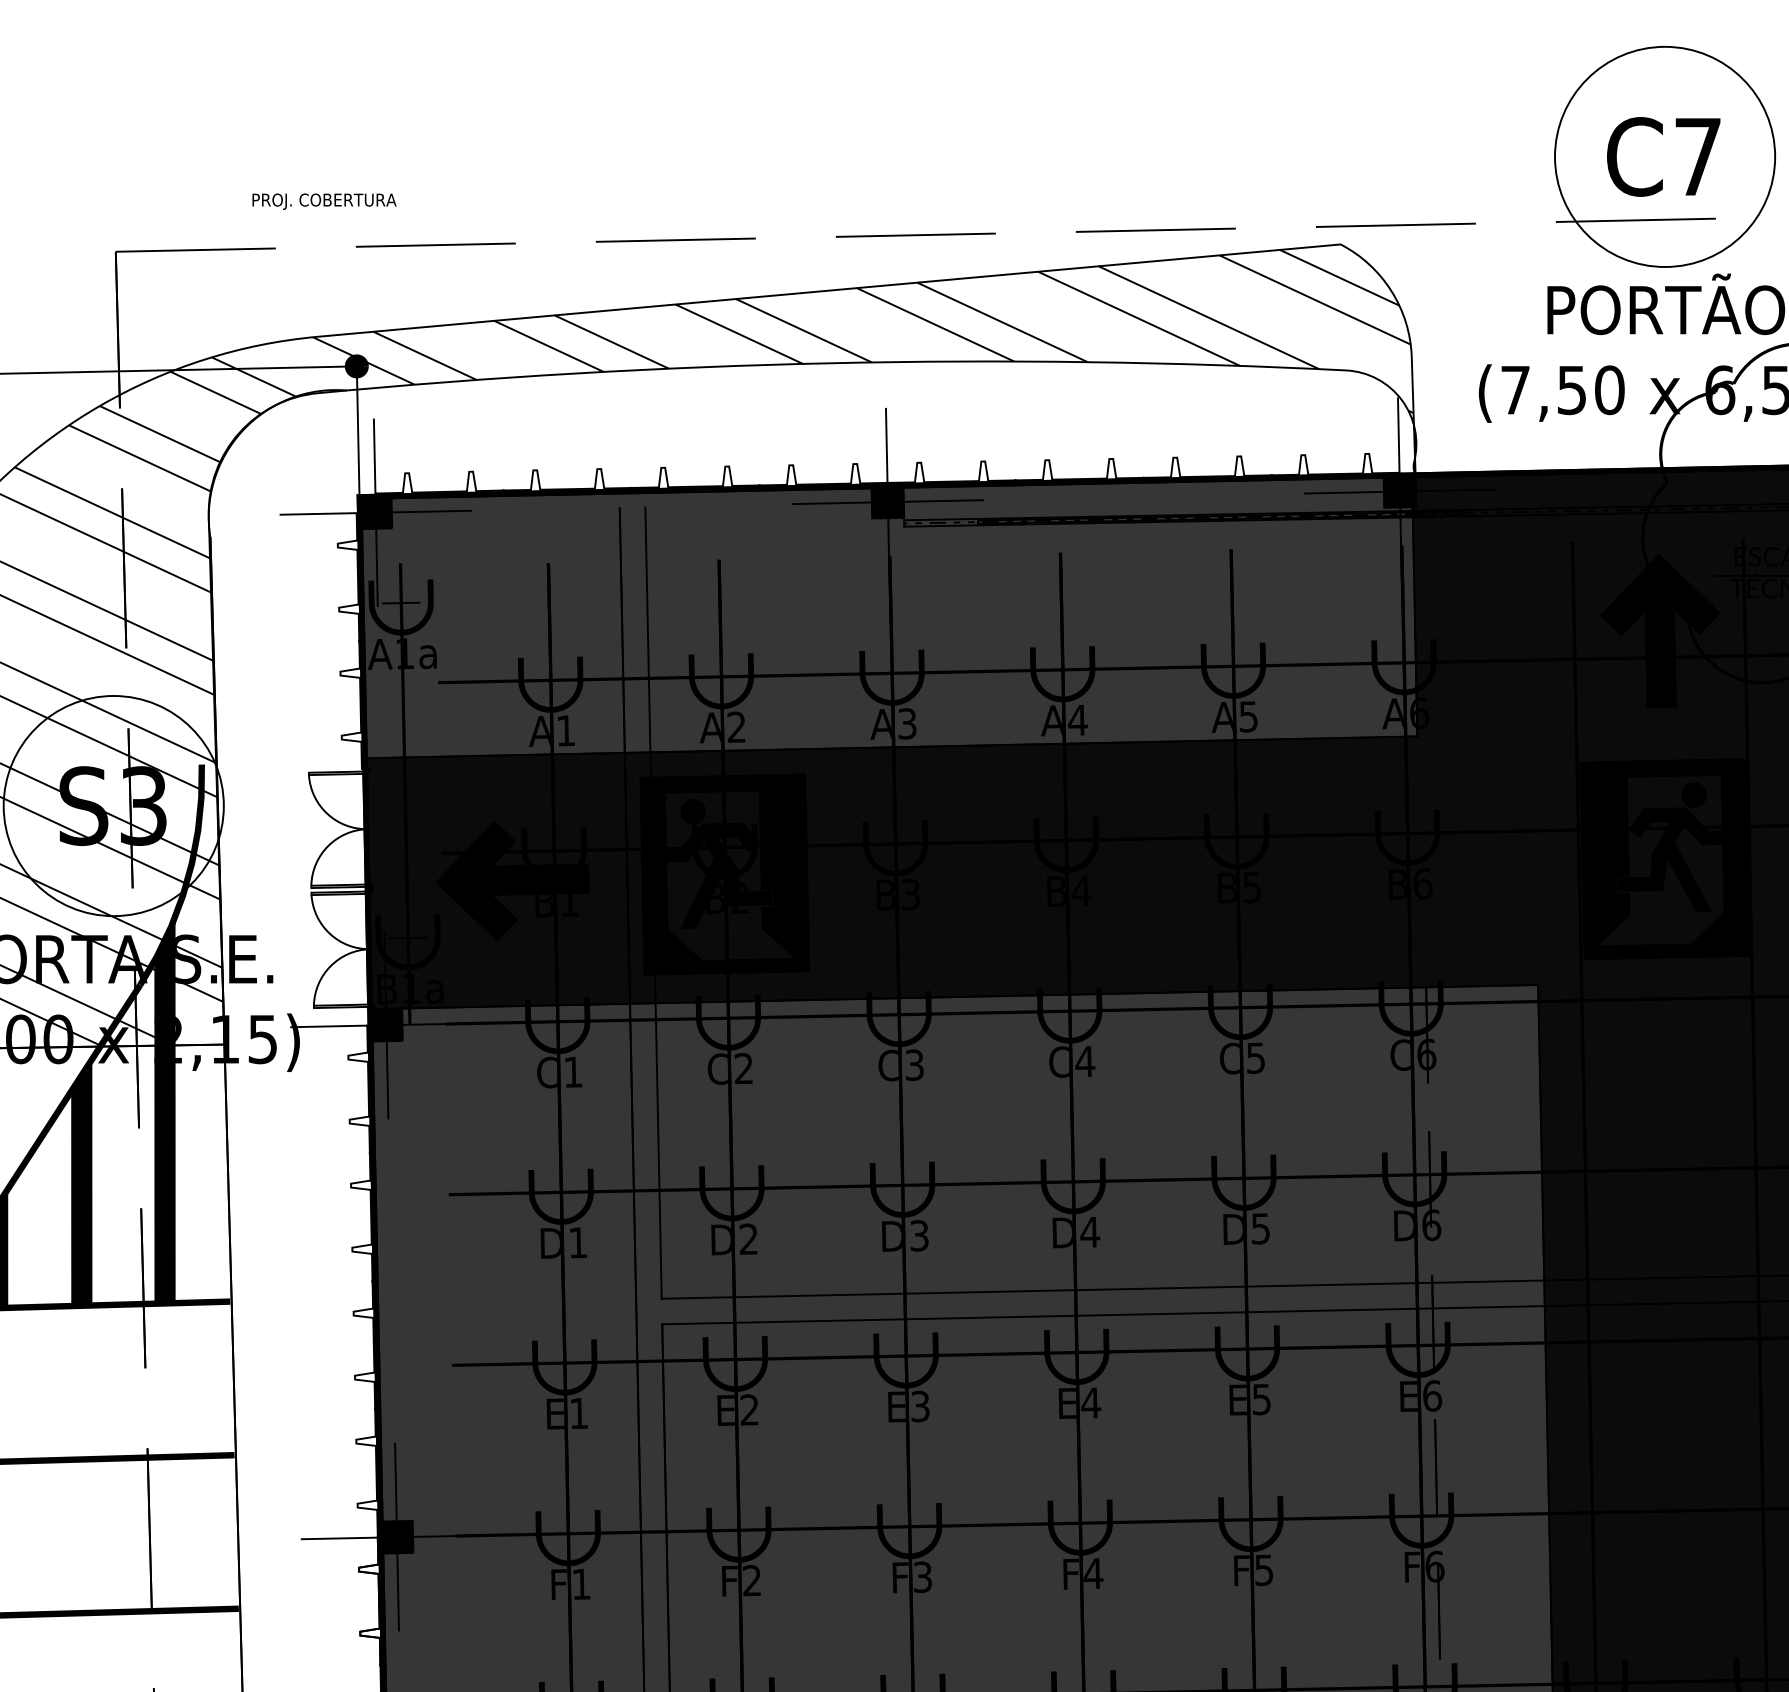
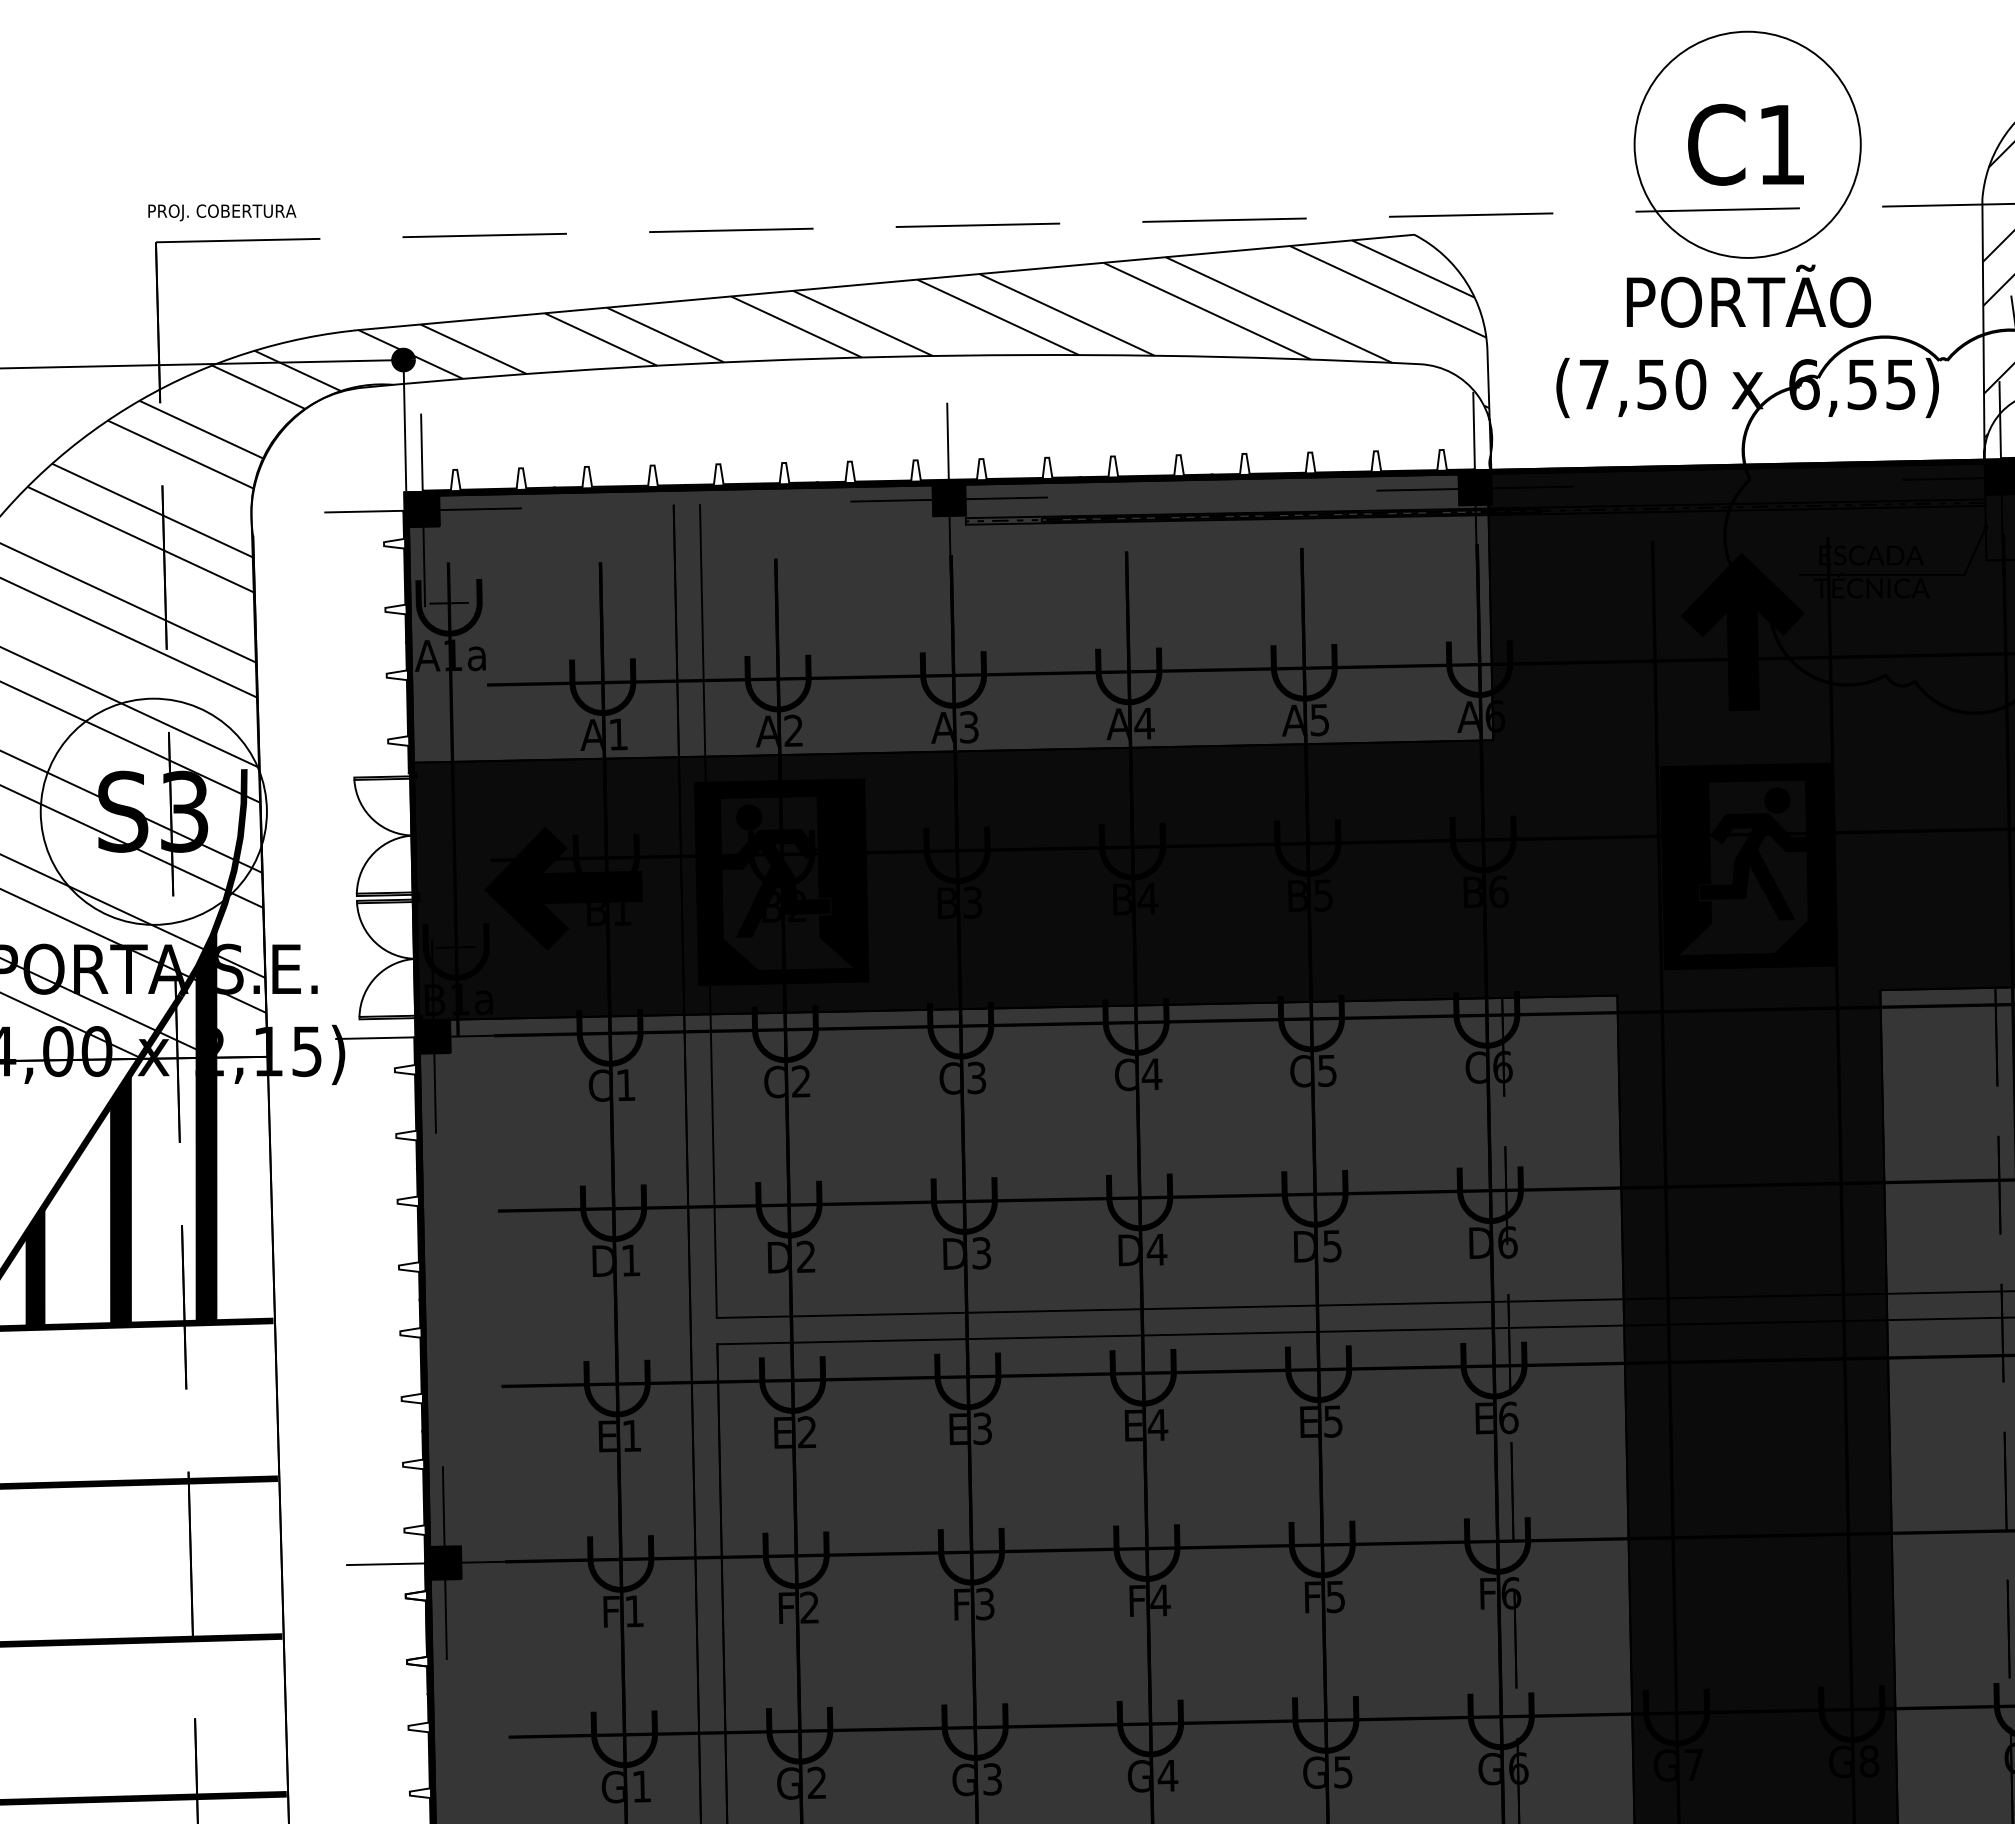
text: (1697, 156) -> (1781, 144), C7 -> C1
text: (324, 201) -> (222, 212), moved

